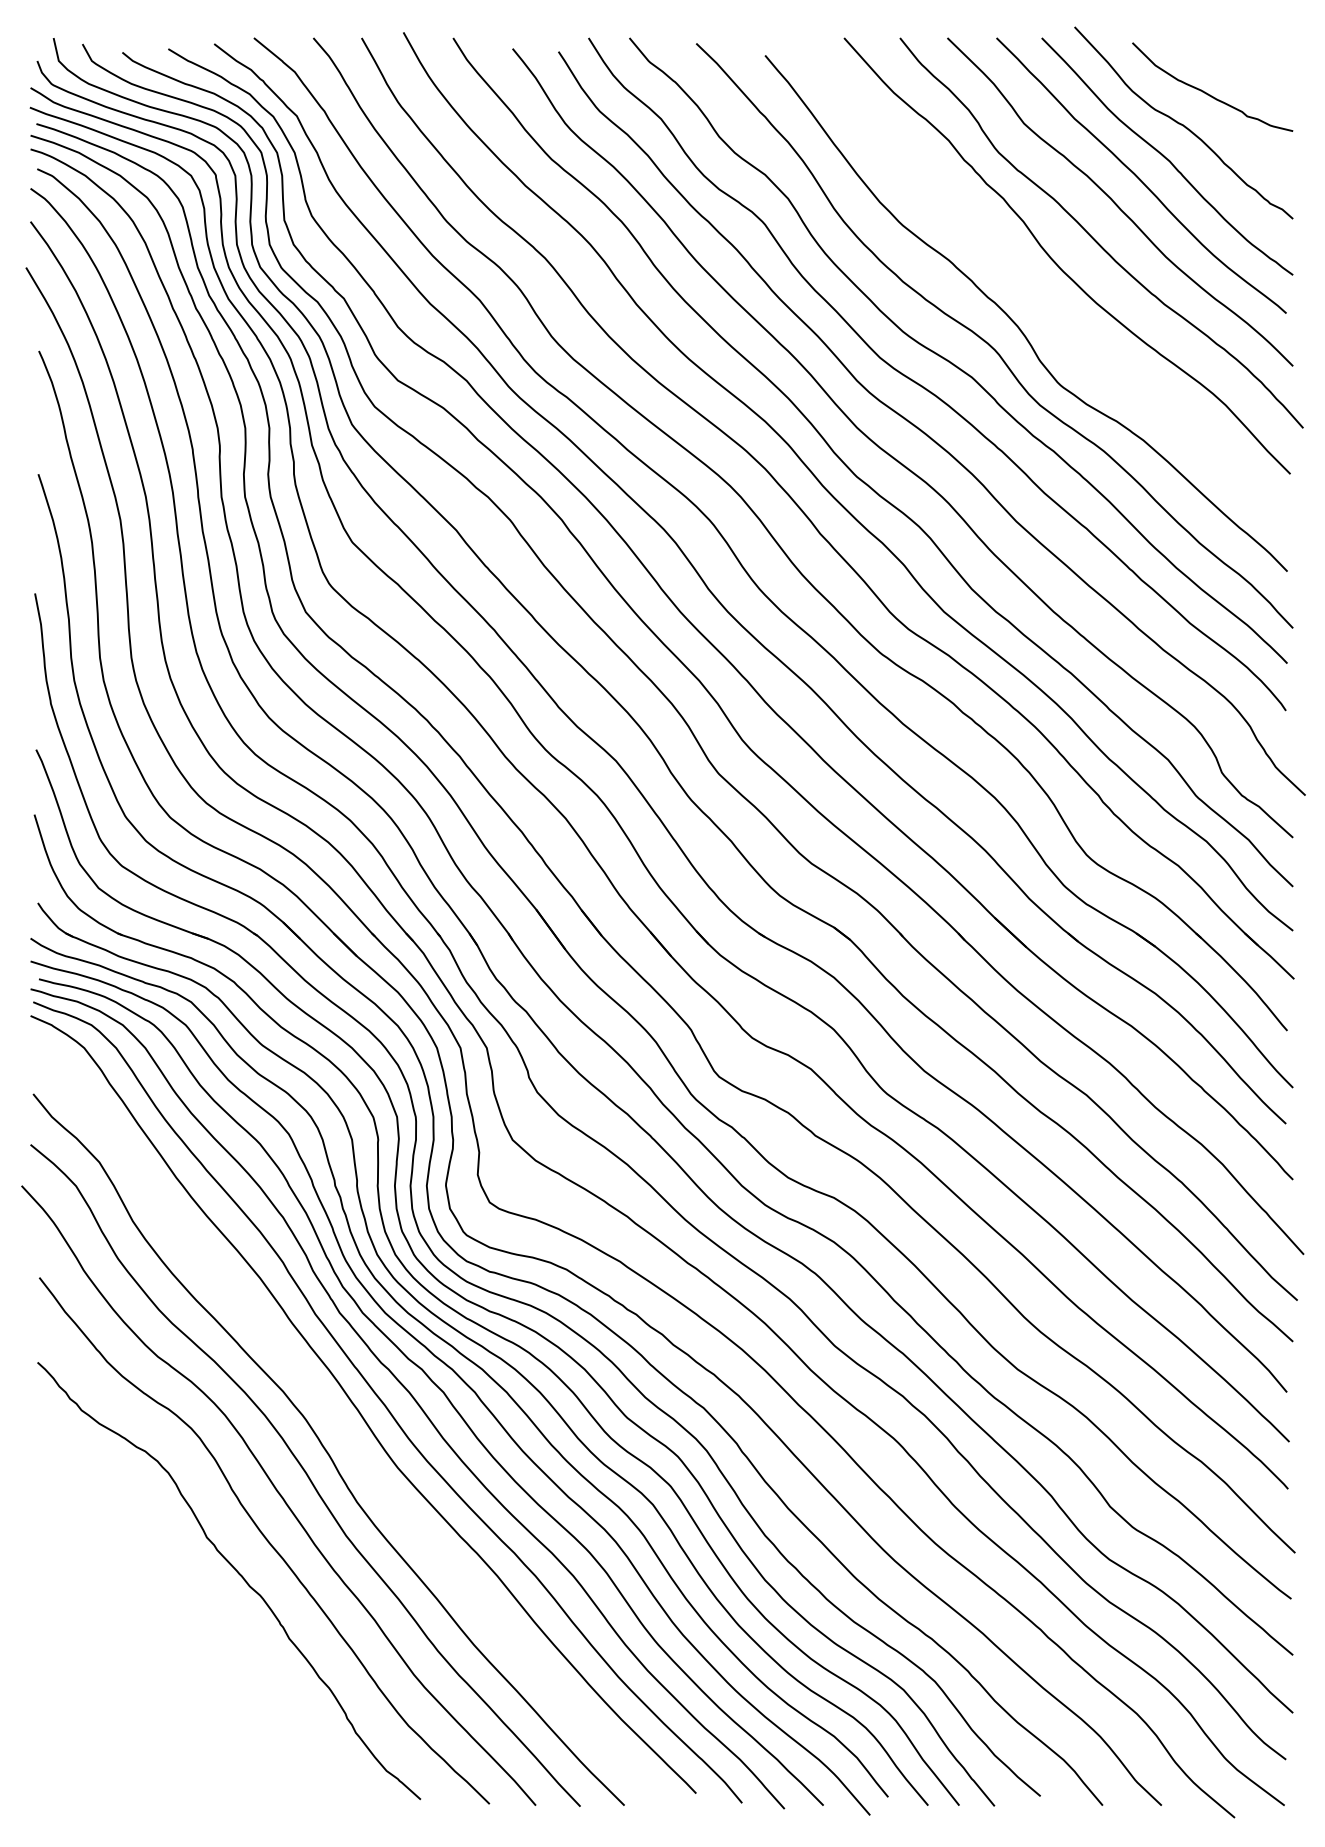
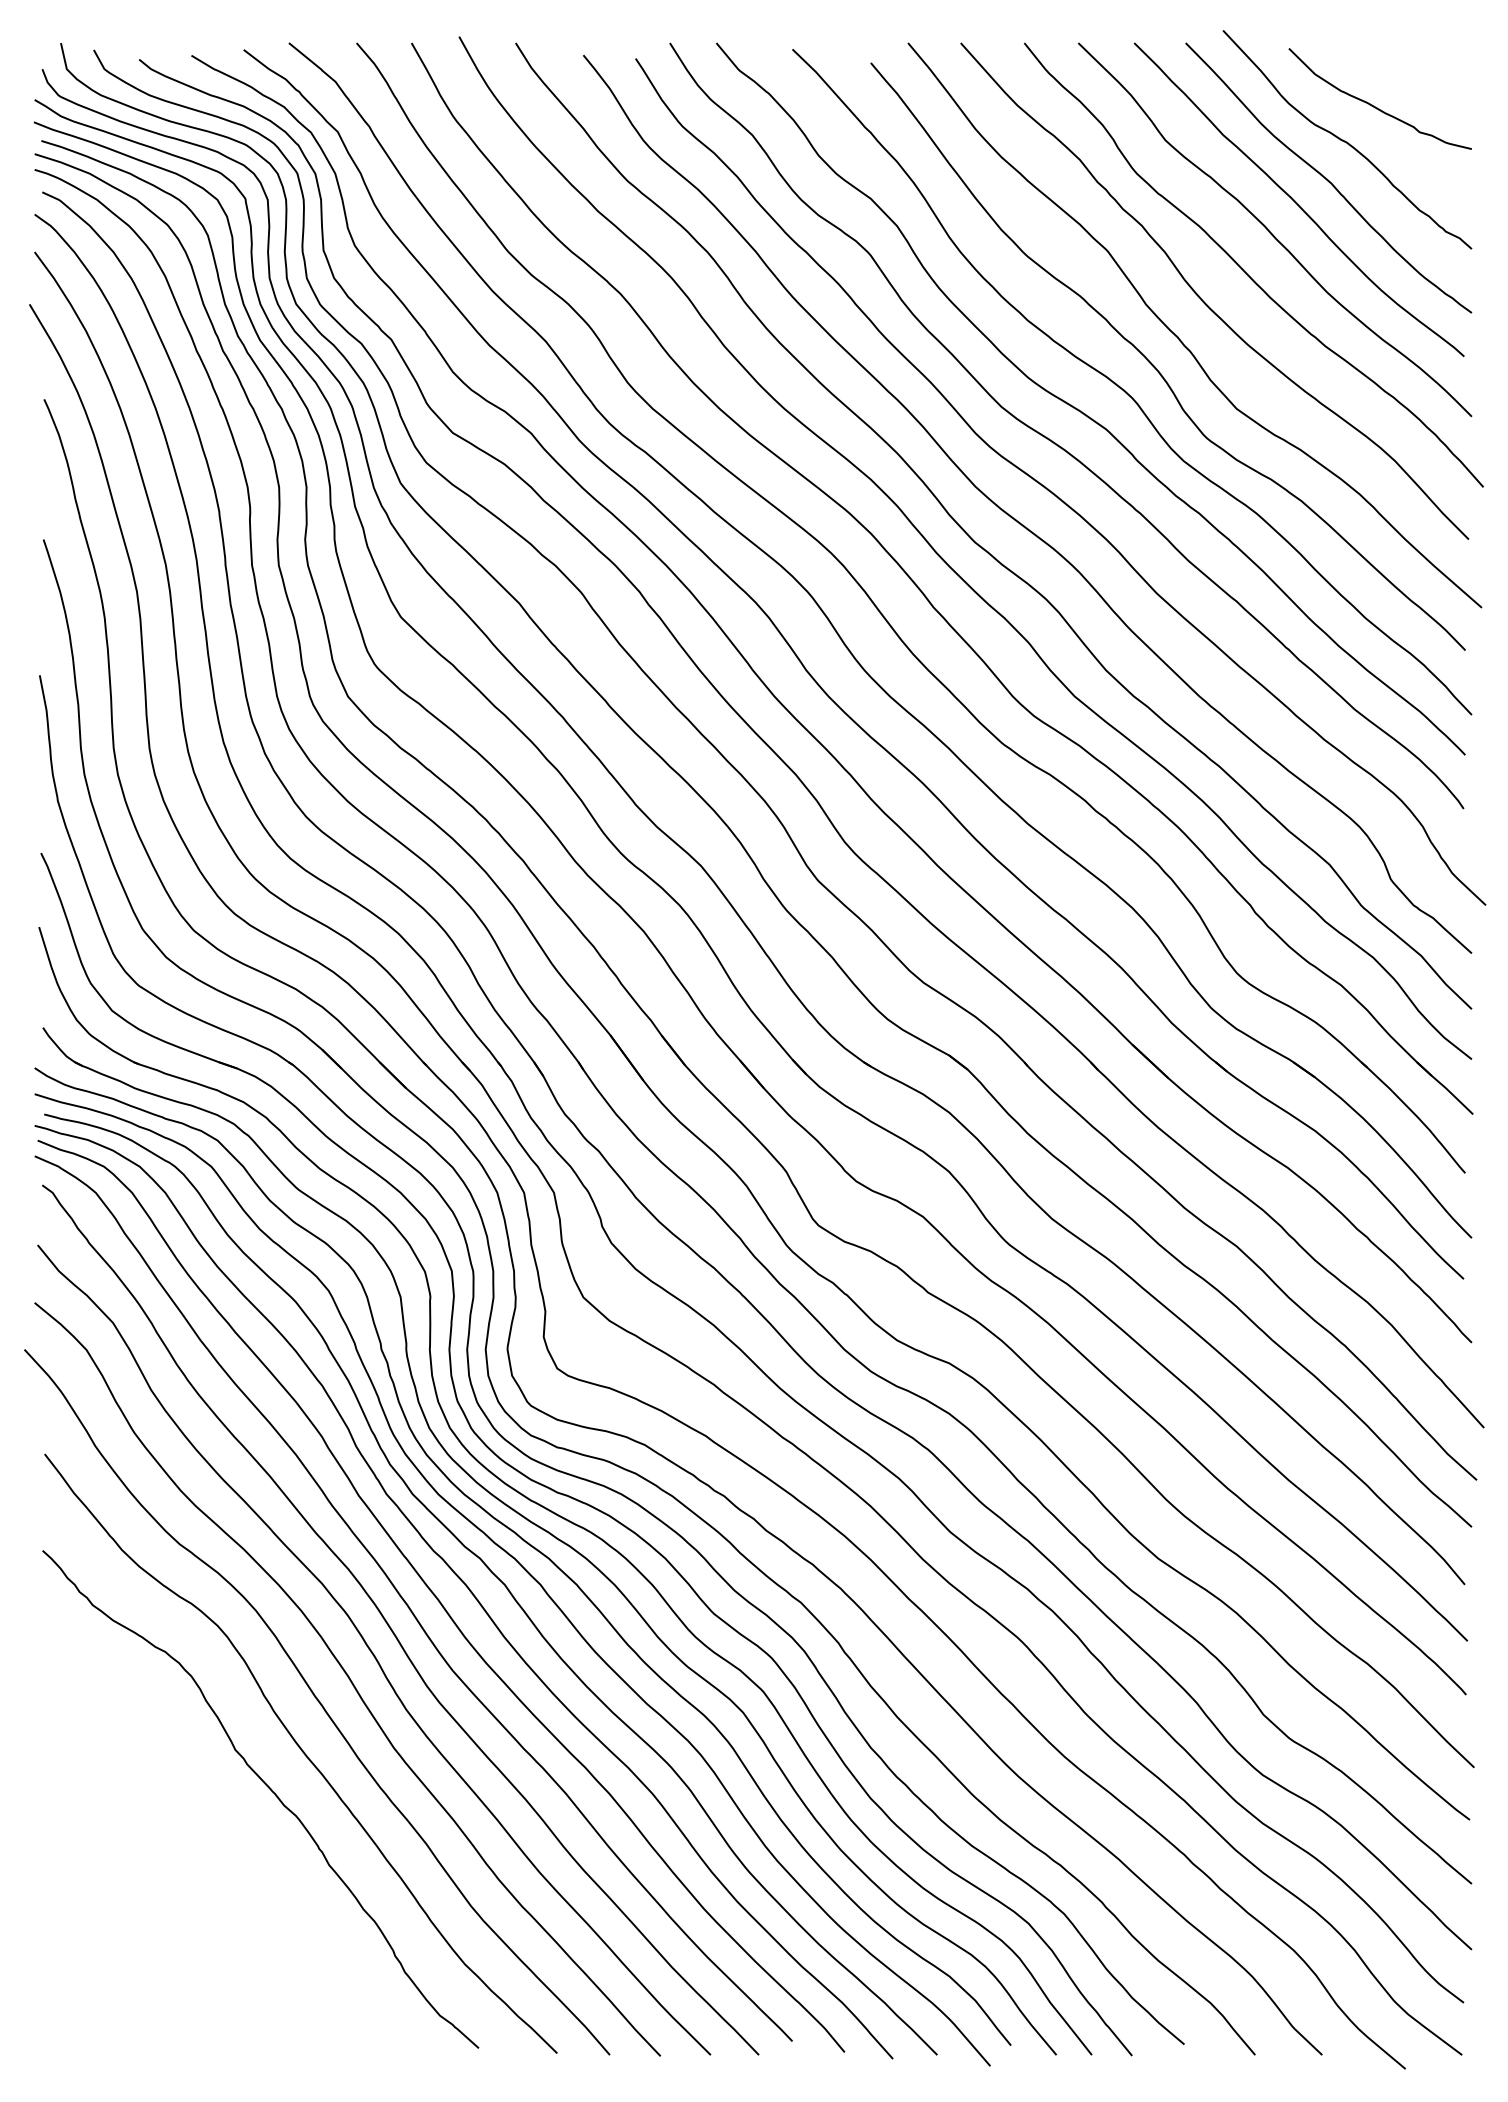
curve: (1036, 296) -> (1179, 337), added
curve: (344, 1429) -> (391, 1627), added

